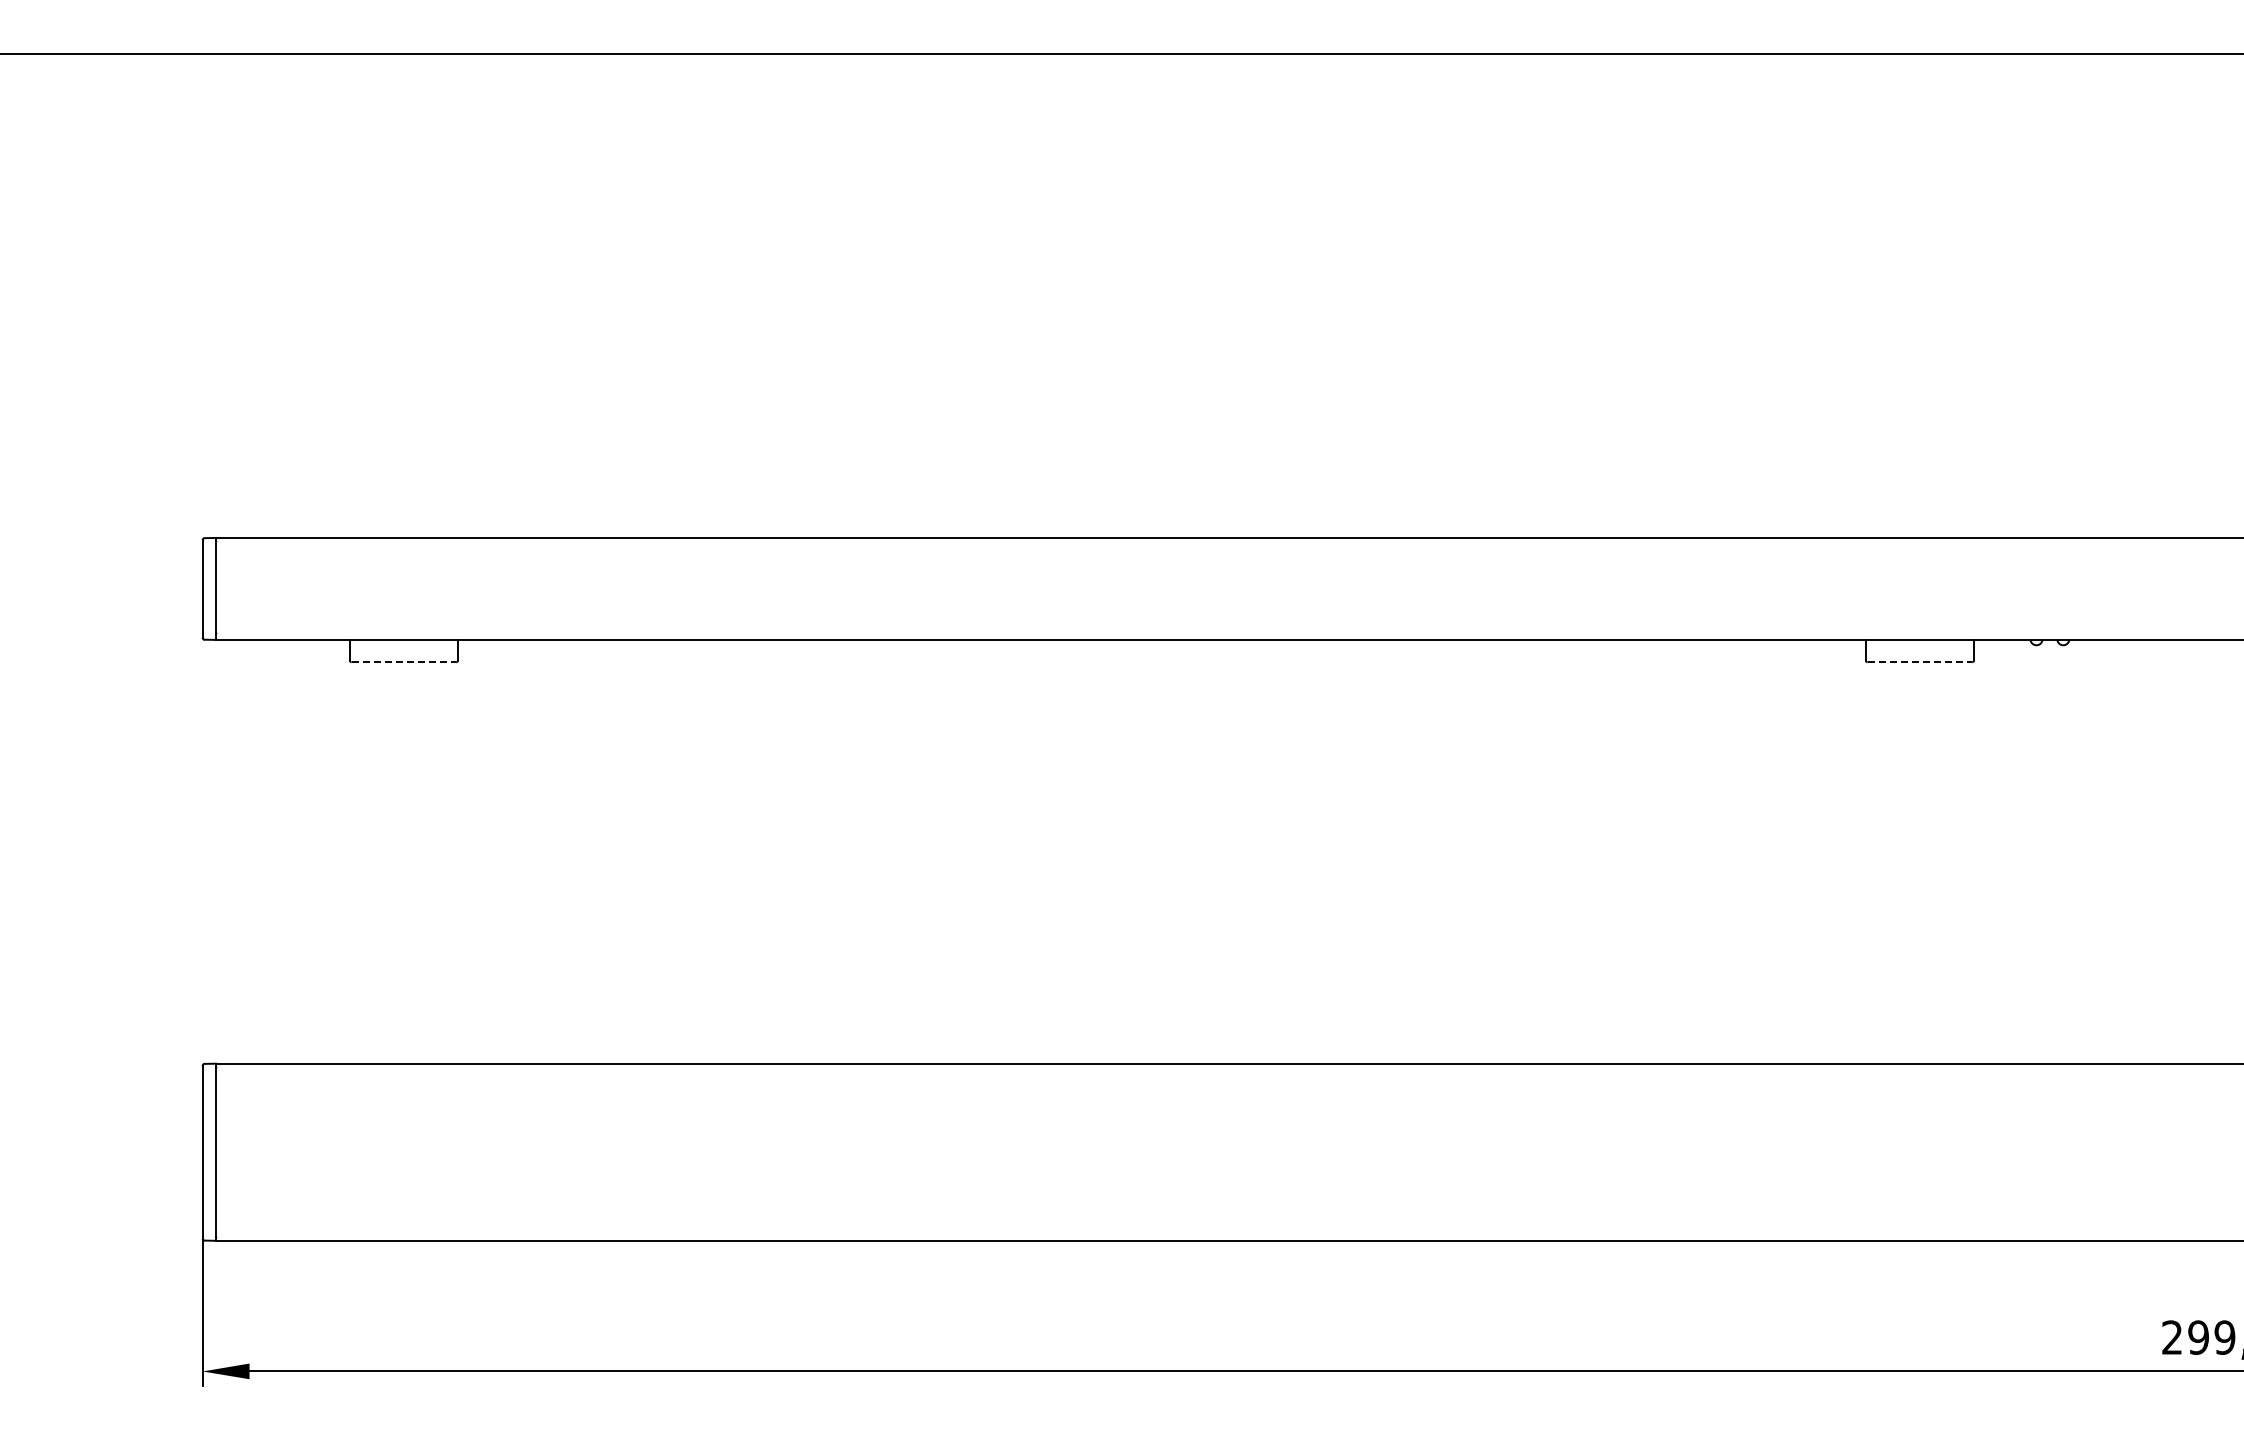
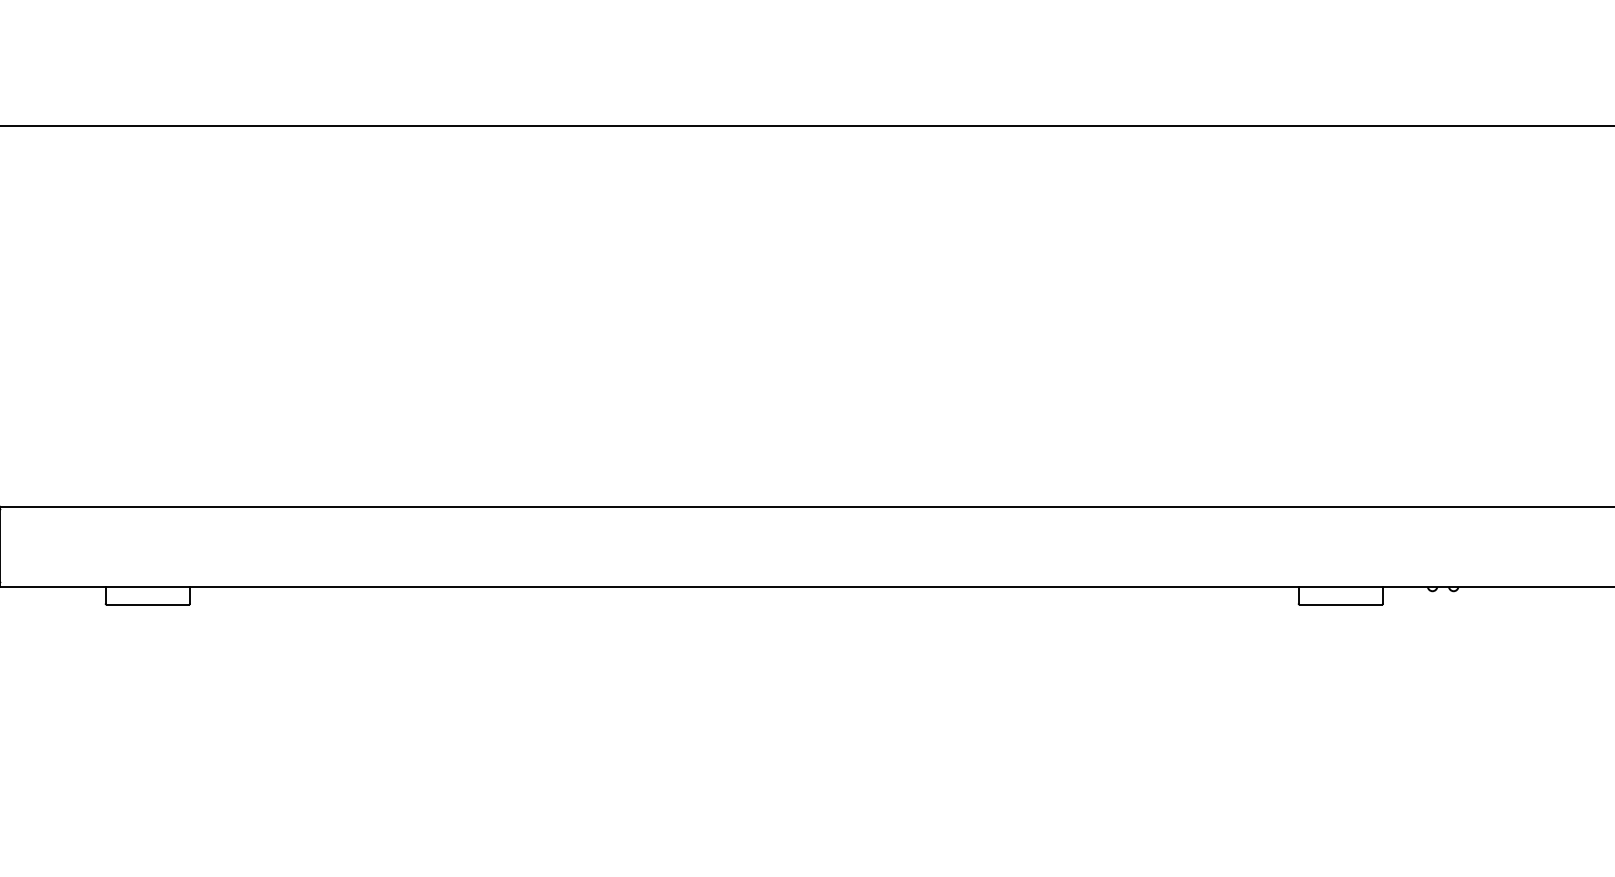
line: (404, 662) -> (148, 604), dashed -> solid
line: (1920, 662) -> (1341, 604), dashed -> solid

